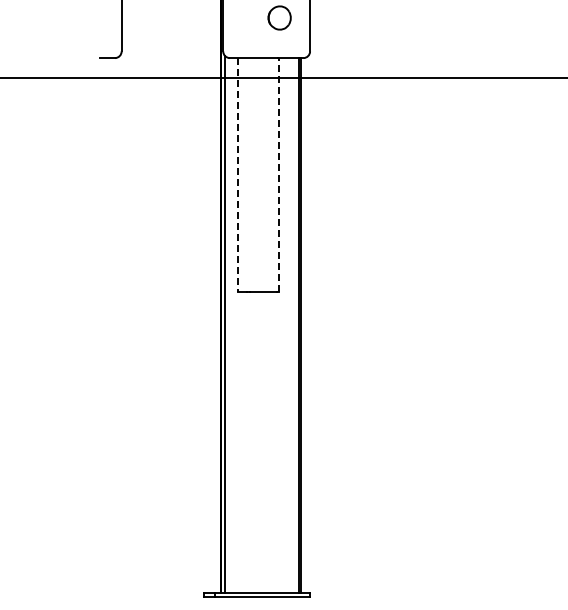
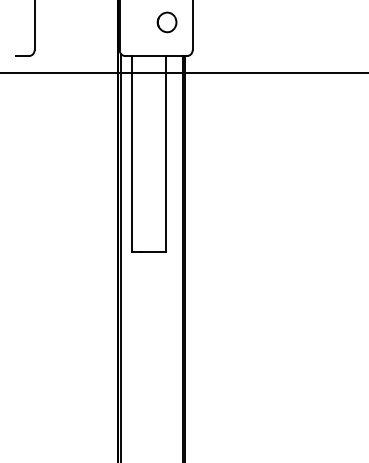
line: (238, 175) -> (132, 154), dashed -> solid
line: (278, 175) -> (166, 154), dashed -> solid

